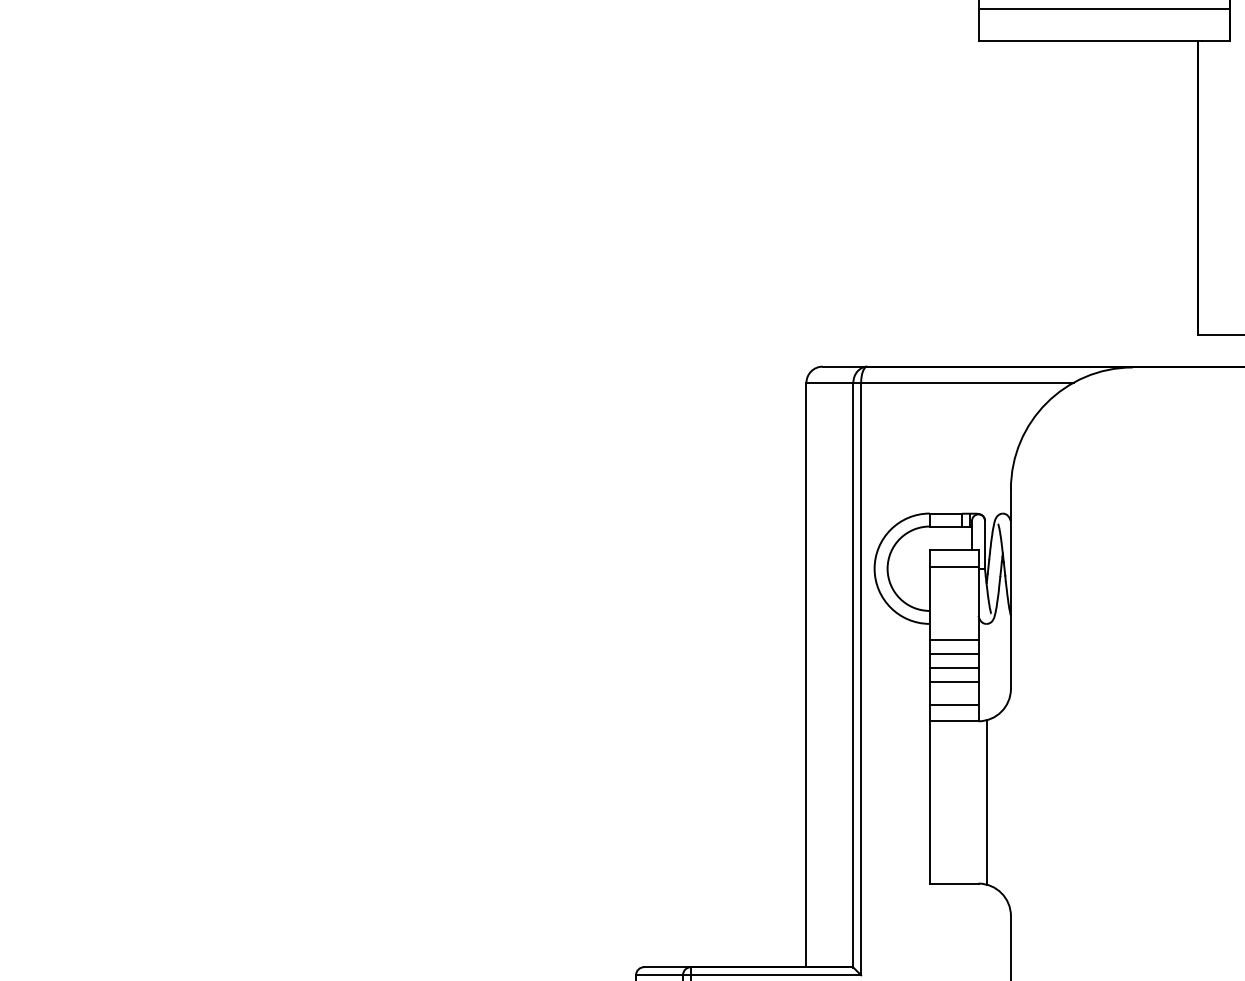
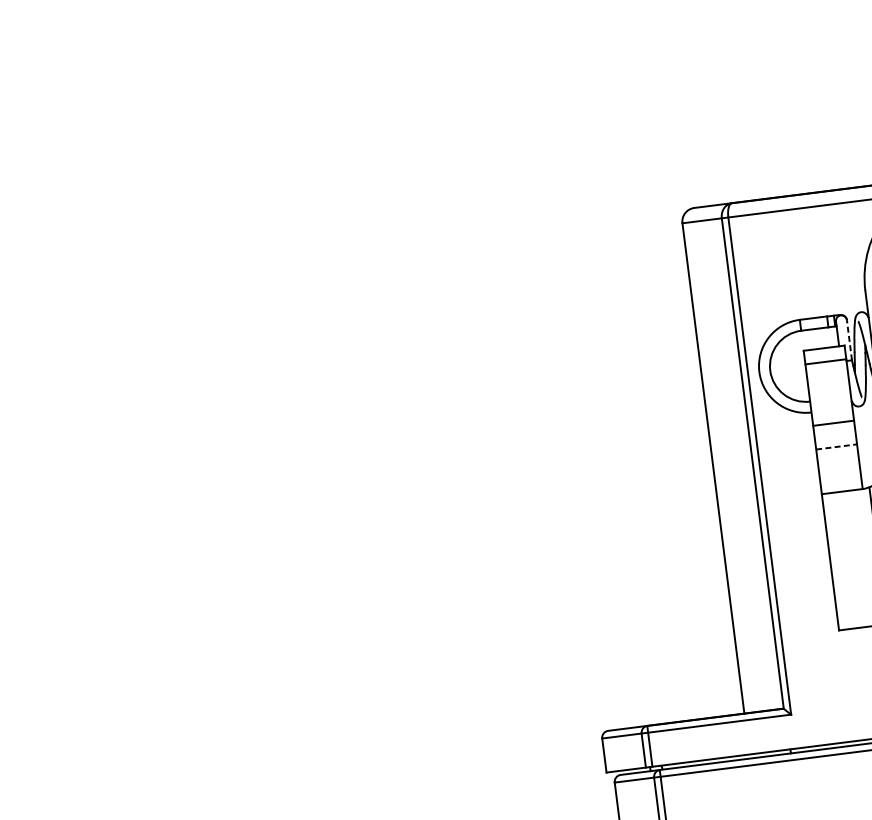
line: (984, 544) -> (849, 340), solid -> dashed
line: (953, 653) -> (834, 434), removed
line: (954, 668) -> (836, 447), solid -> dashed
line: (953, 682) -> (837, 459), removed
line: (953, 705) -> (840, 478), removed

